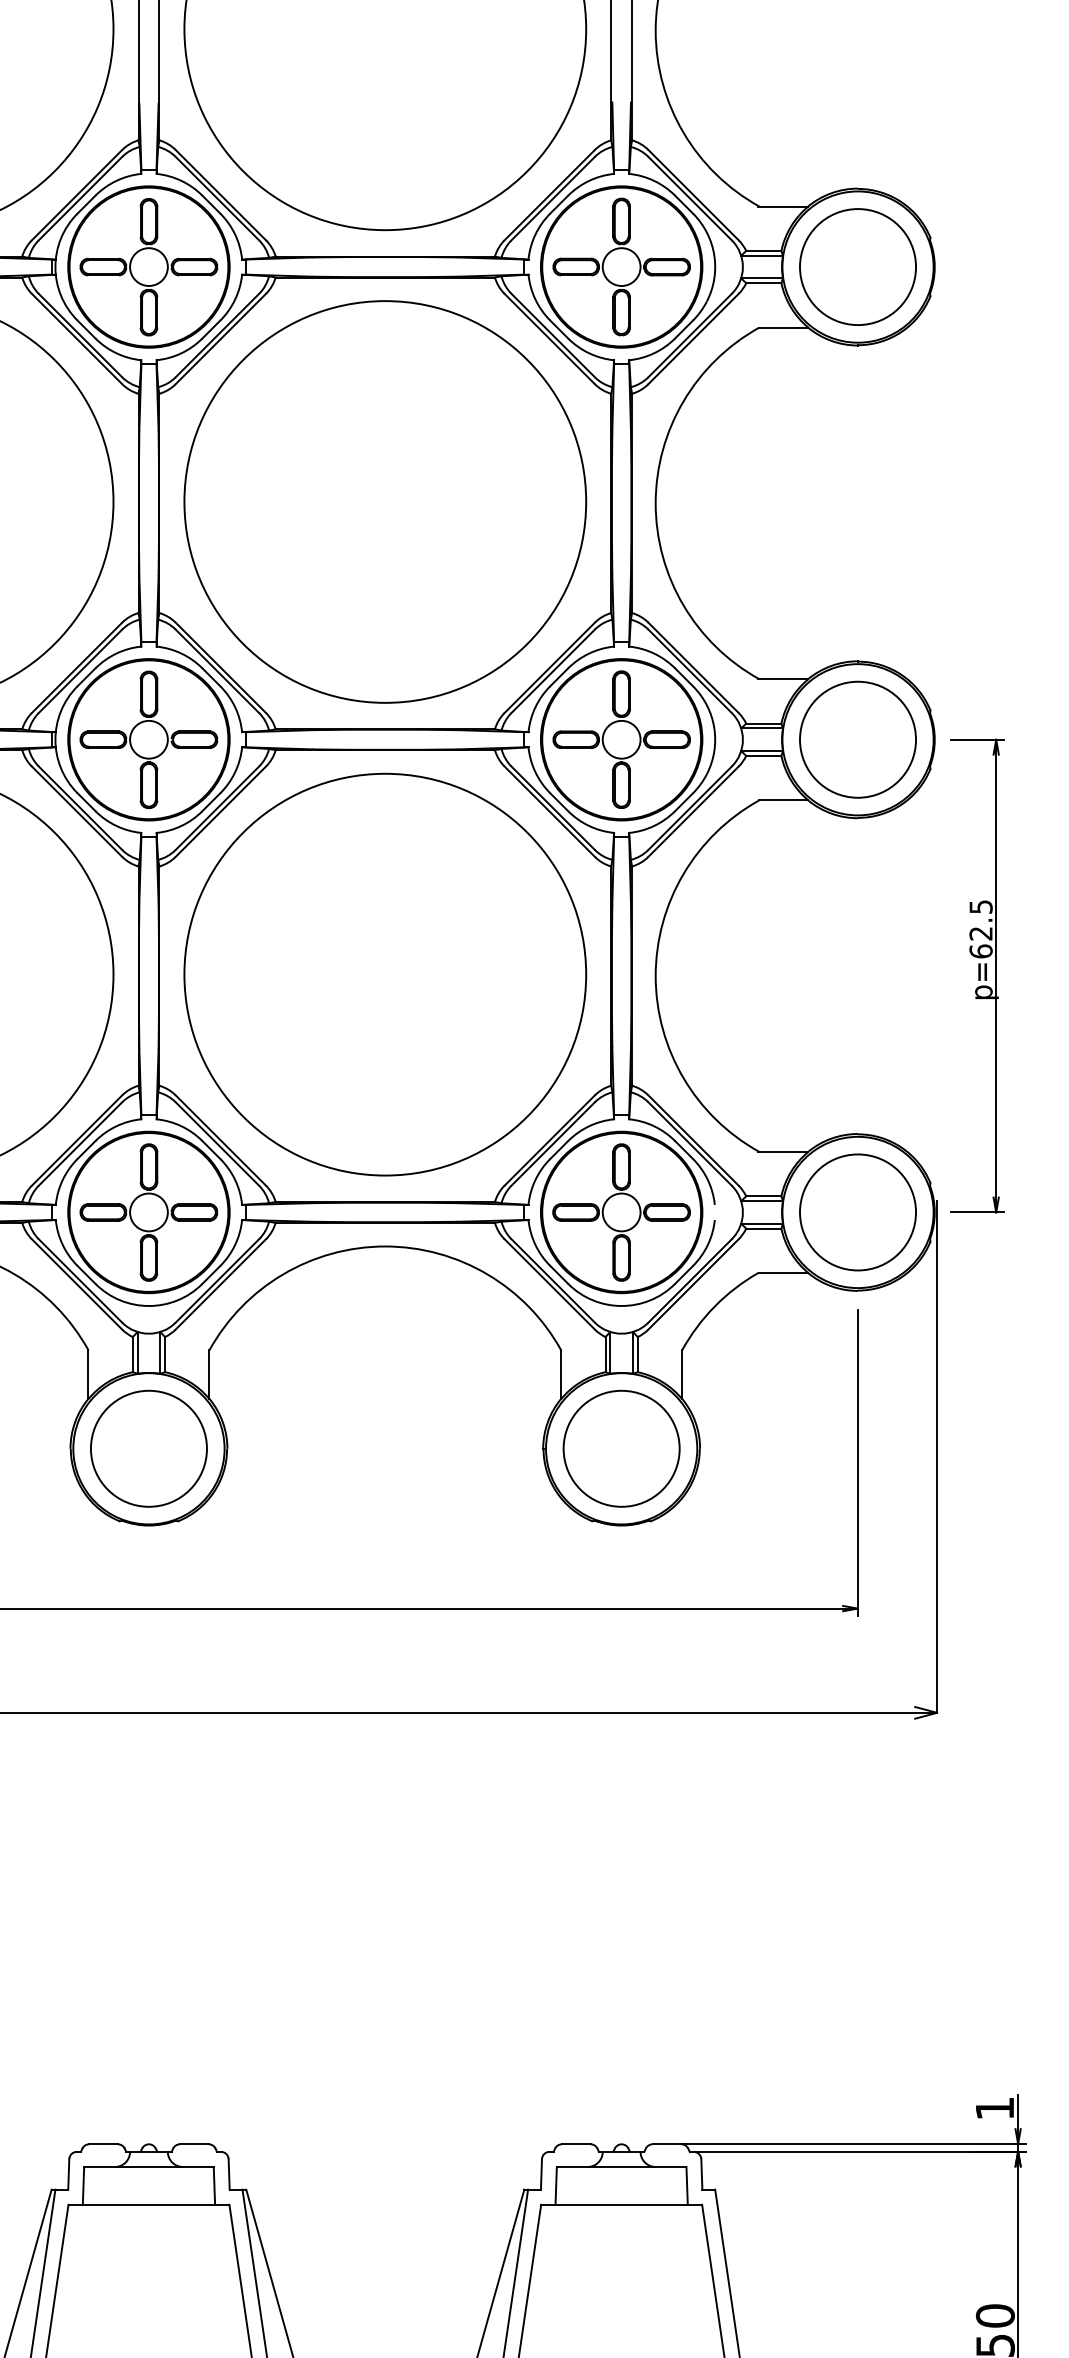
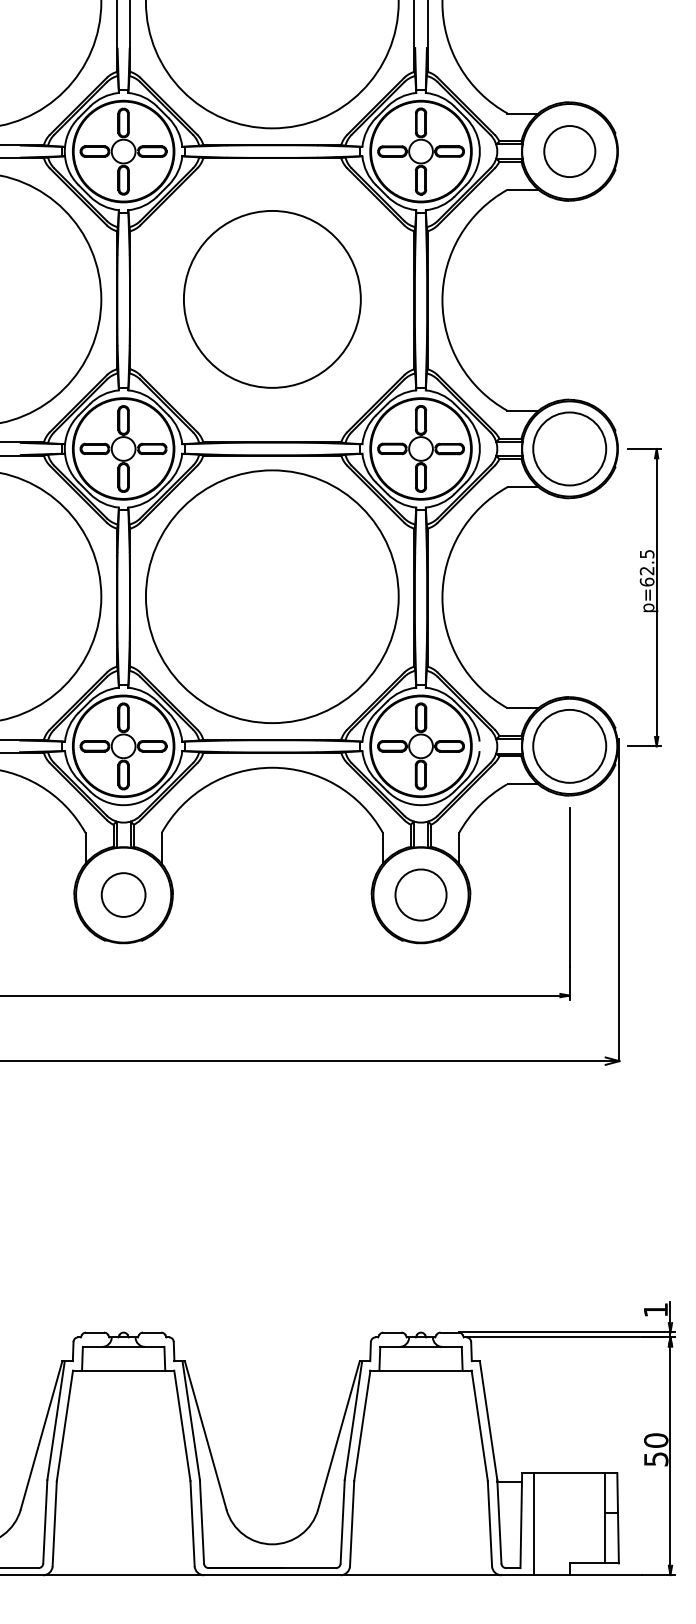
circle: (857, 266) -> (569, 151), size x0.7
part: (385, 502) -> (272, 299), size x0.7
circle: (148, 1447) -> (123, 894), size x0.6
circle: (620, 1447) -> (420, 894), size x0.7

